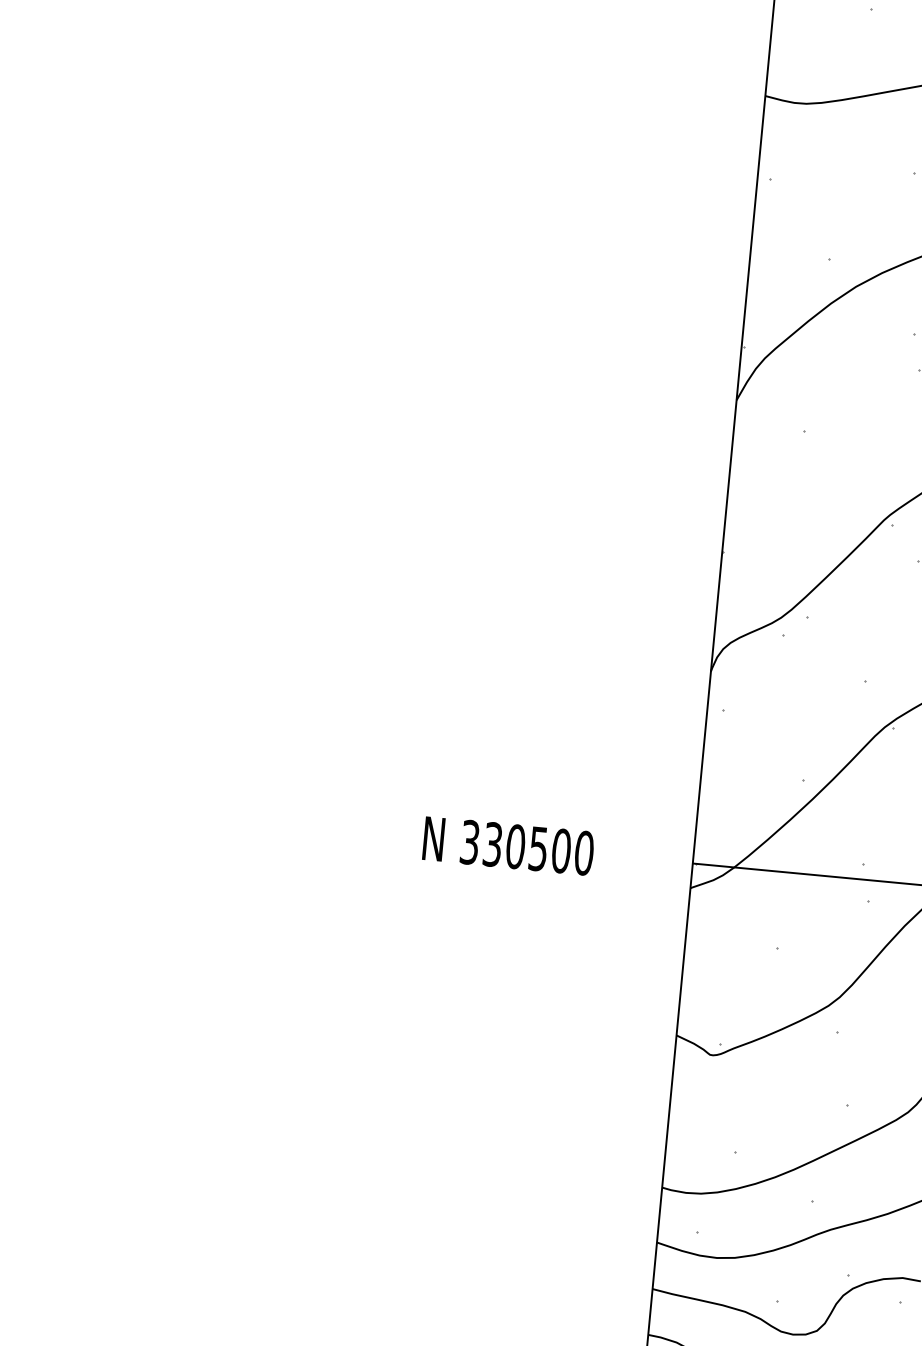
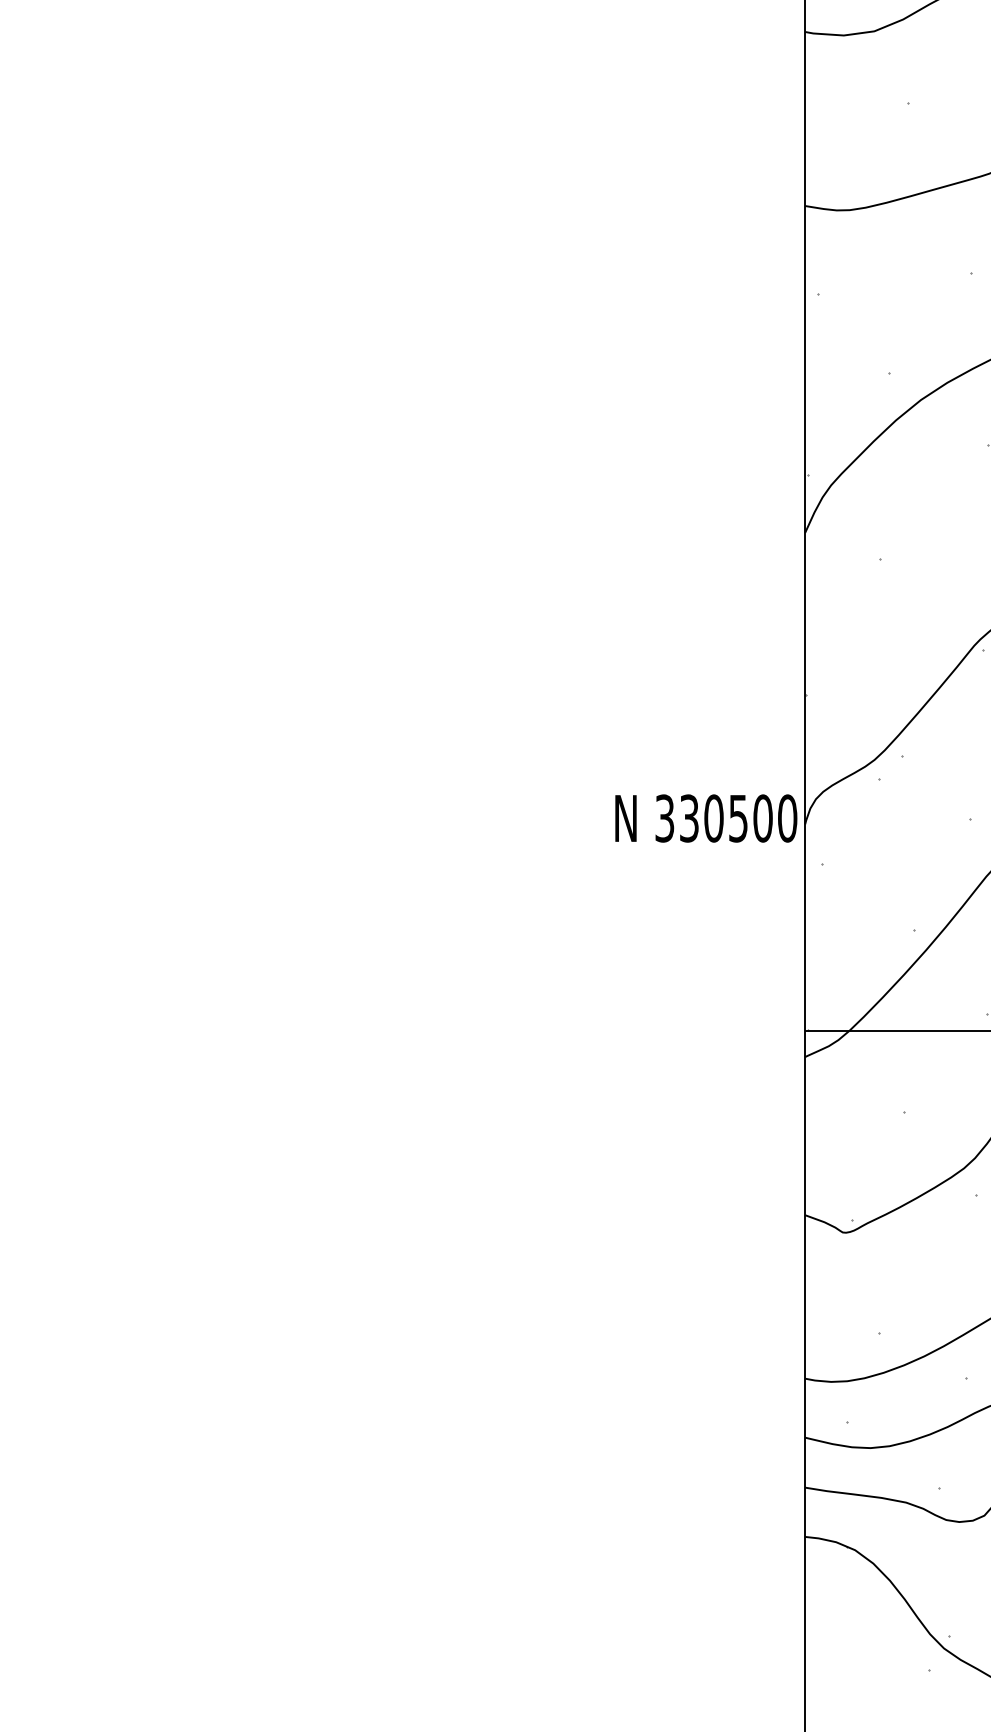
text: (508, 846) -> (706, 818), moved

